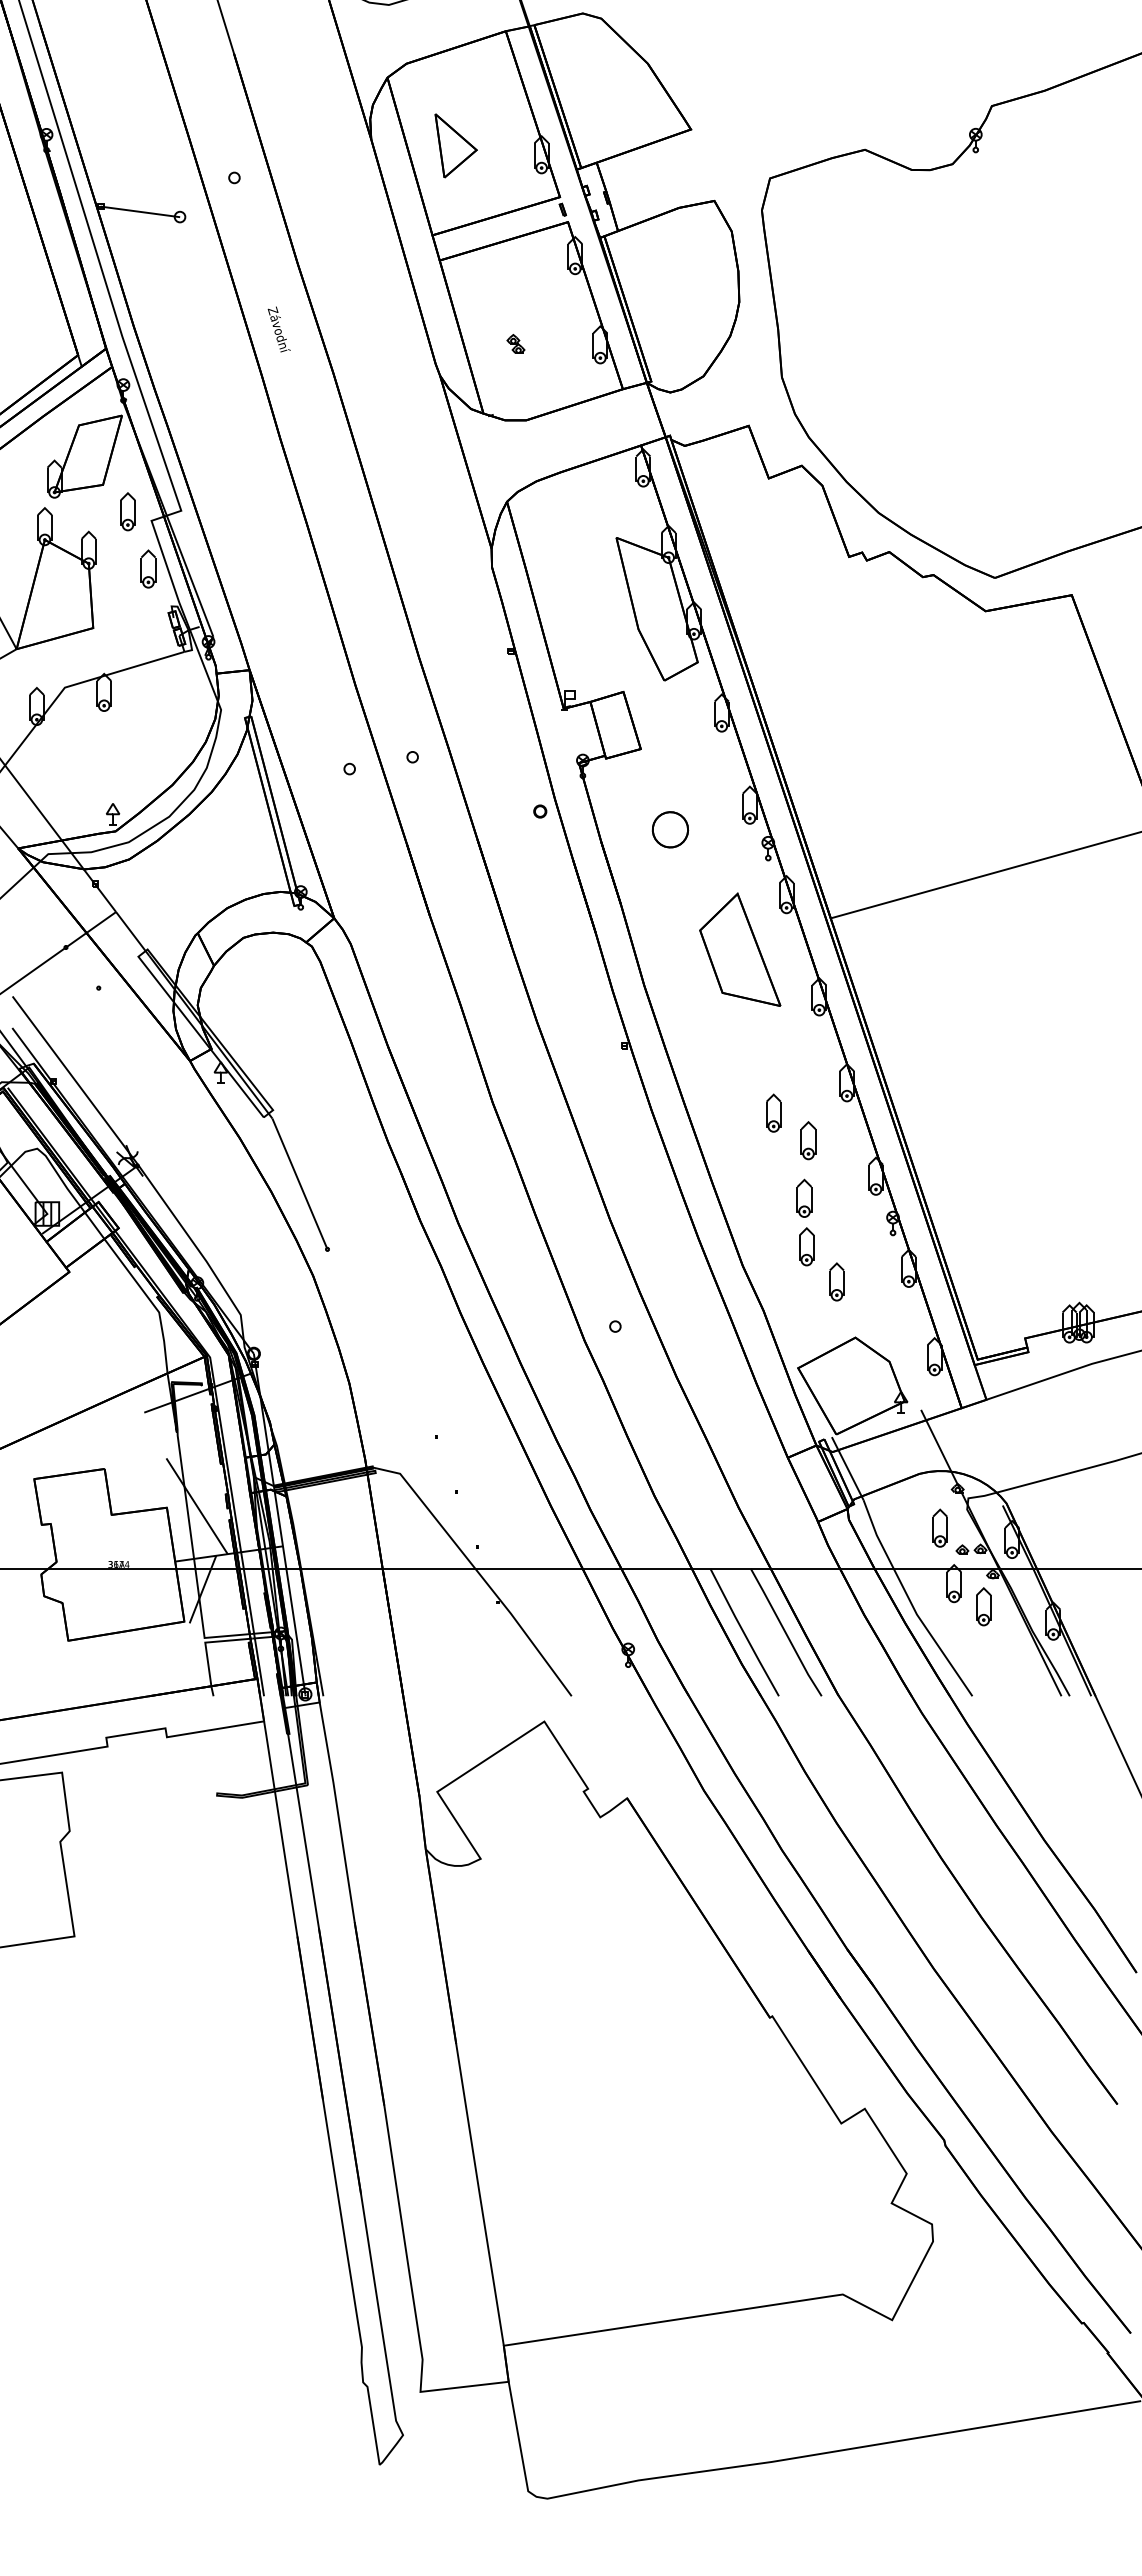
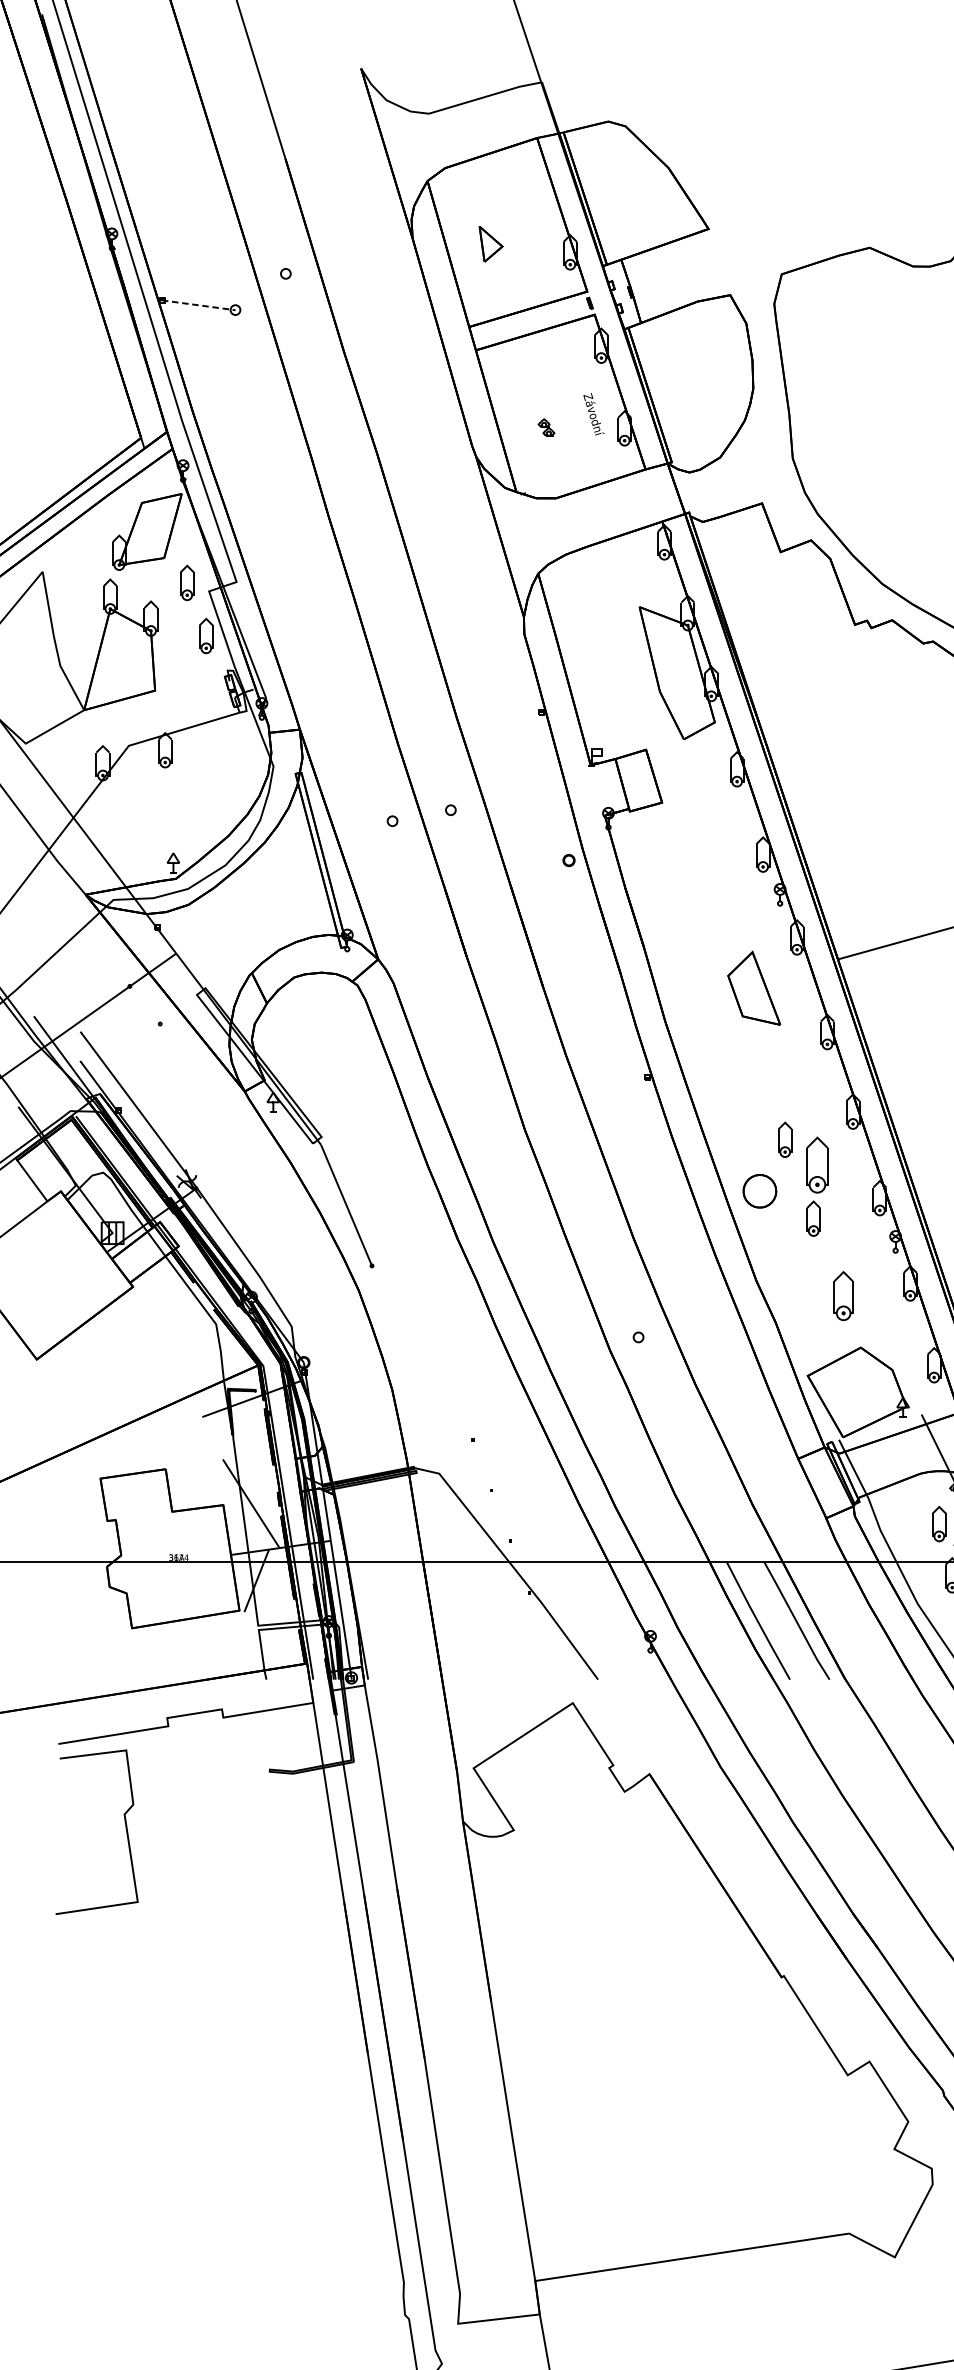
part: (455, 145) -> (490, 243), size x0.6
line: (140, 211) -> (198, 304), solid -> dashed
text: (278, 329) -> (593, 414), moved
part: (670, 829) -> (759, 1191), moved
part: (740, 949) -> (754, 988), size x0.7
part: (808, 1140) -> (817, 1165), size x1.6
part: (806, 1246) -> (815, 1263), removed
part: (836, 1281) -> (843, 1295), size x1.4

